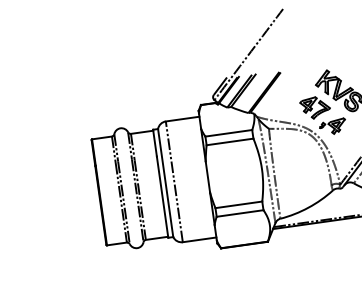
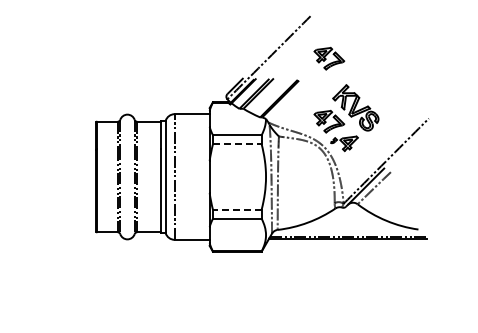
part: (307, 47) -> (329, 58), added
line: (230, 142) -> (237, 144), solid -> dashed
line: (238, 204) -> (236, 209), solid -> dashed

